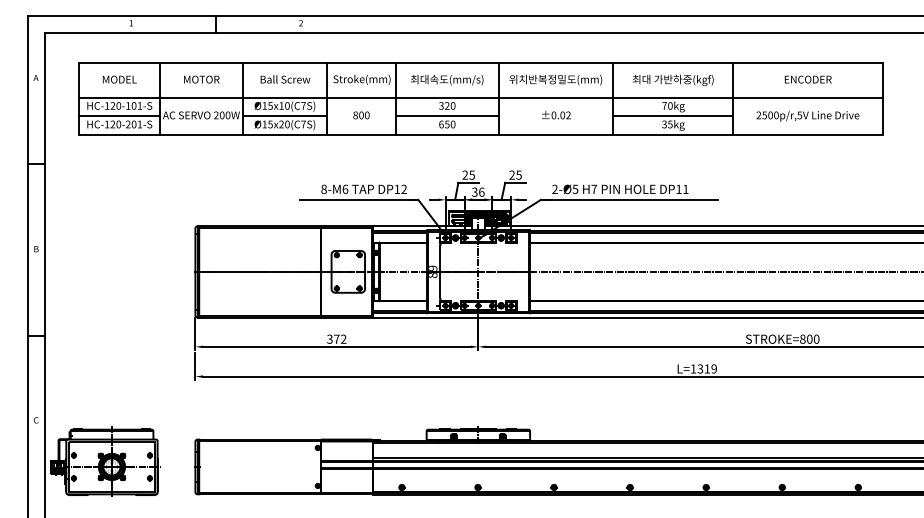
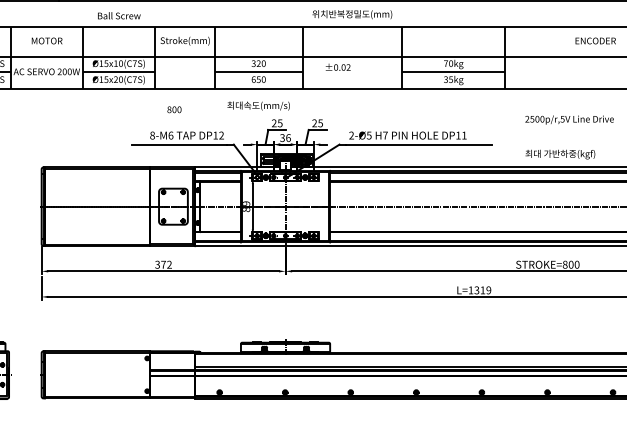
text: (285, 79) -> (119, 15), moved
text: (555, 79) -> (352, 14), moved
text: (673, 79) -> (560, 153), moved
text: (807, 79) -> (595, 40), moved
text: (447, 80) -> (258, 106), moved
text: (361, 115) -> (174, 109), moved
text: (556, 115) -> (338, 67), moved
text: (807, 116) -> (569, 120), moved

